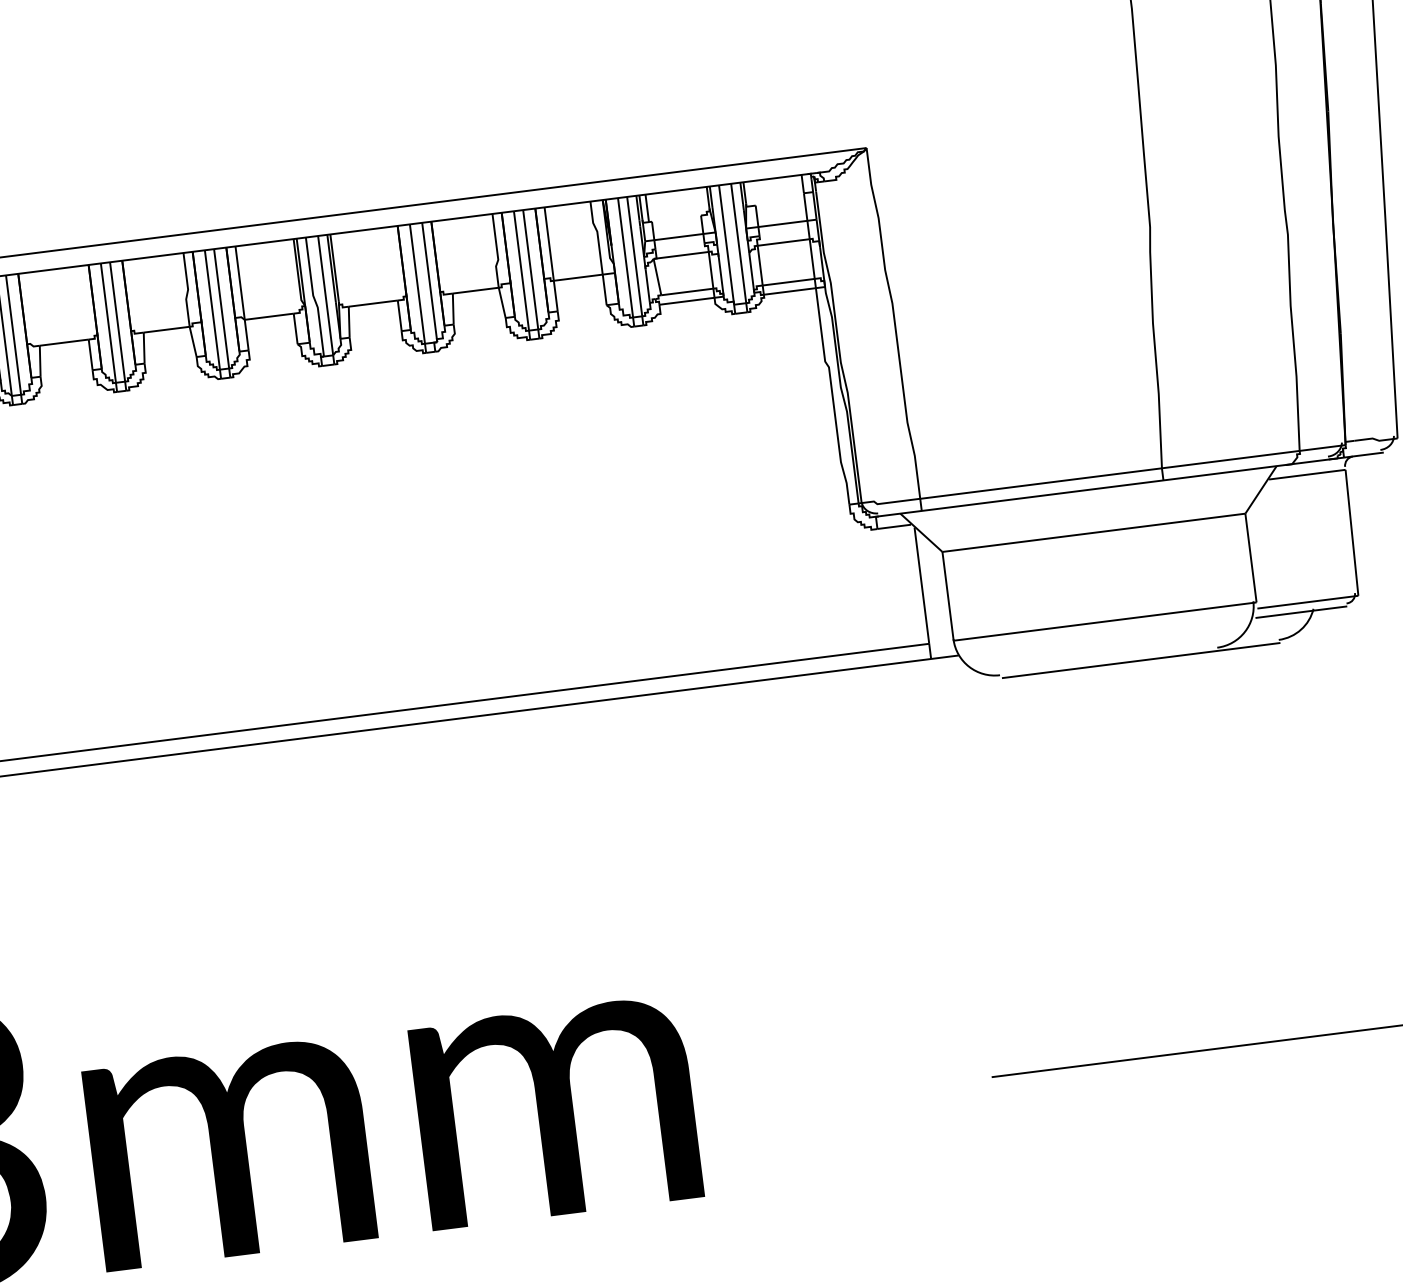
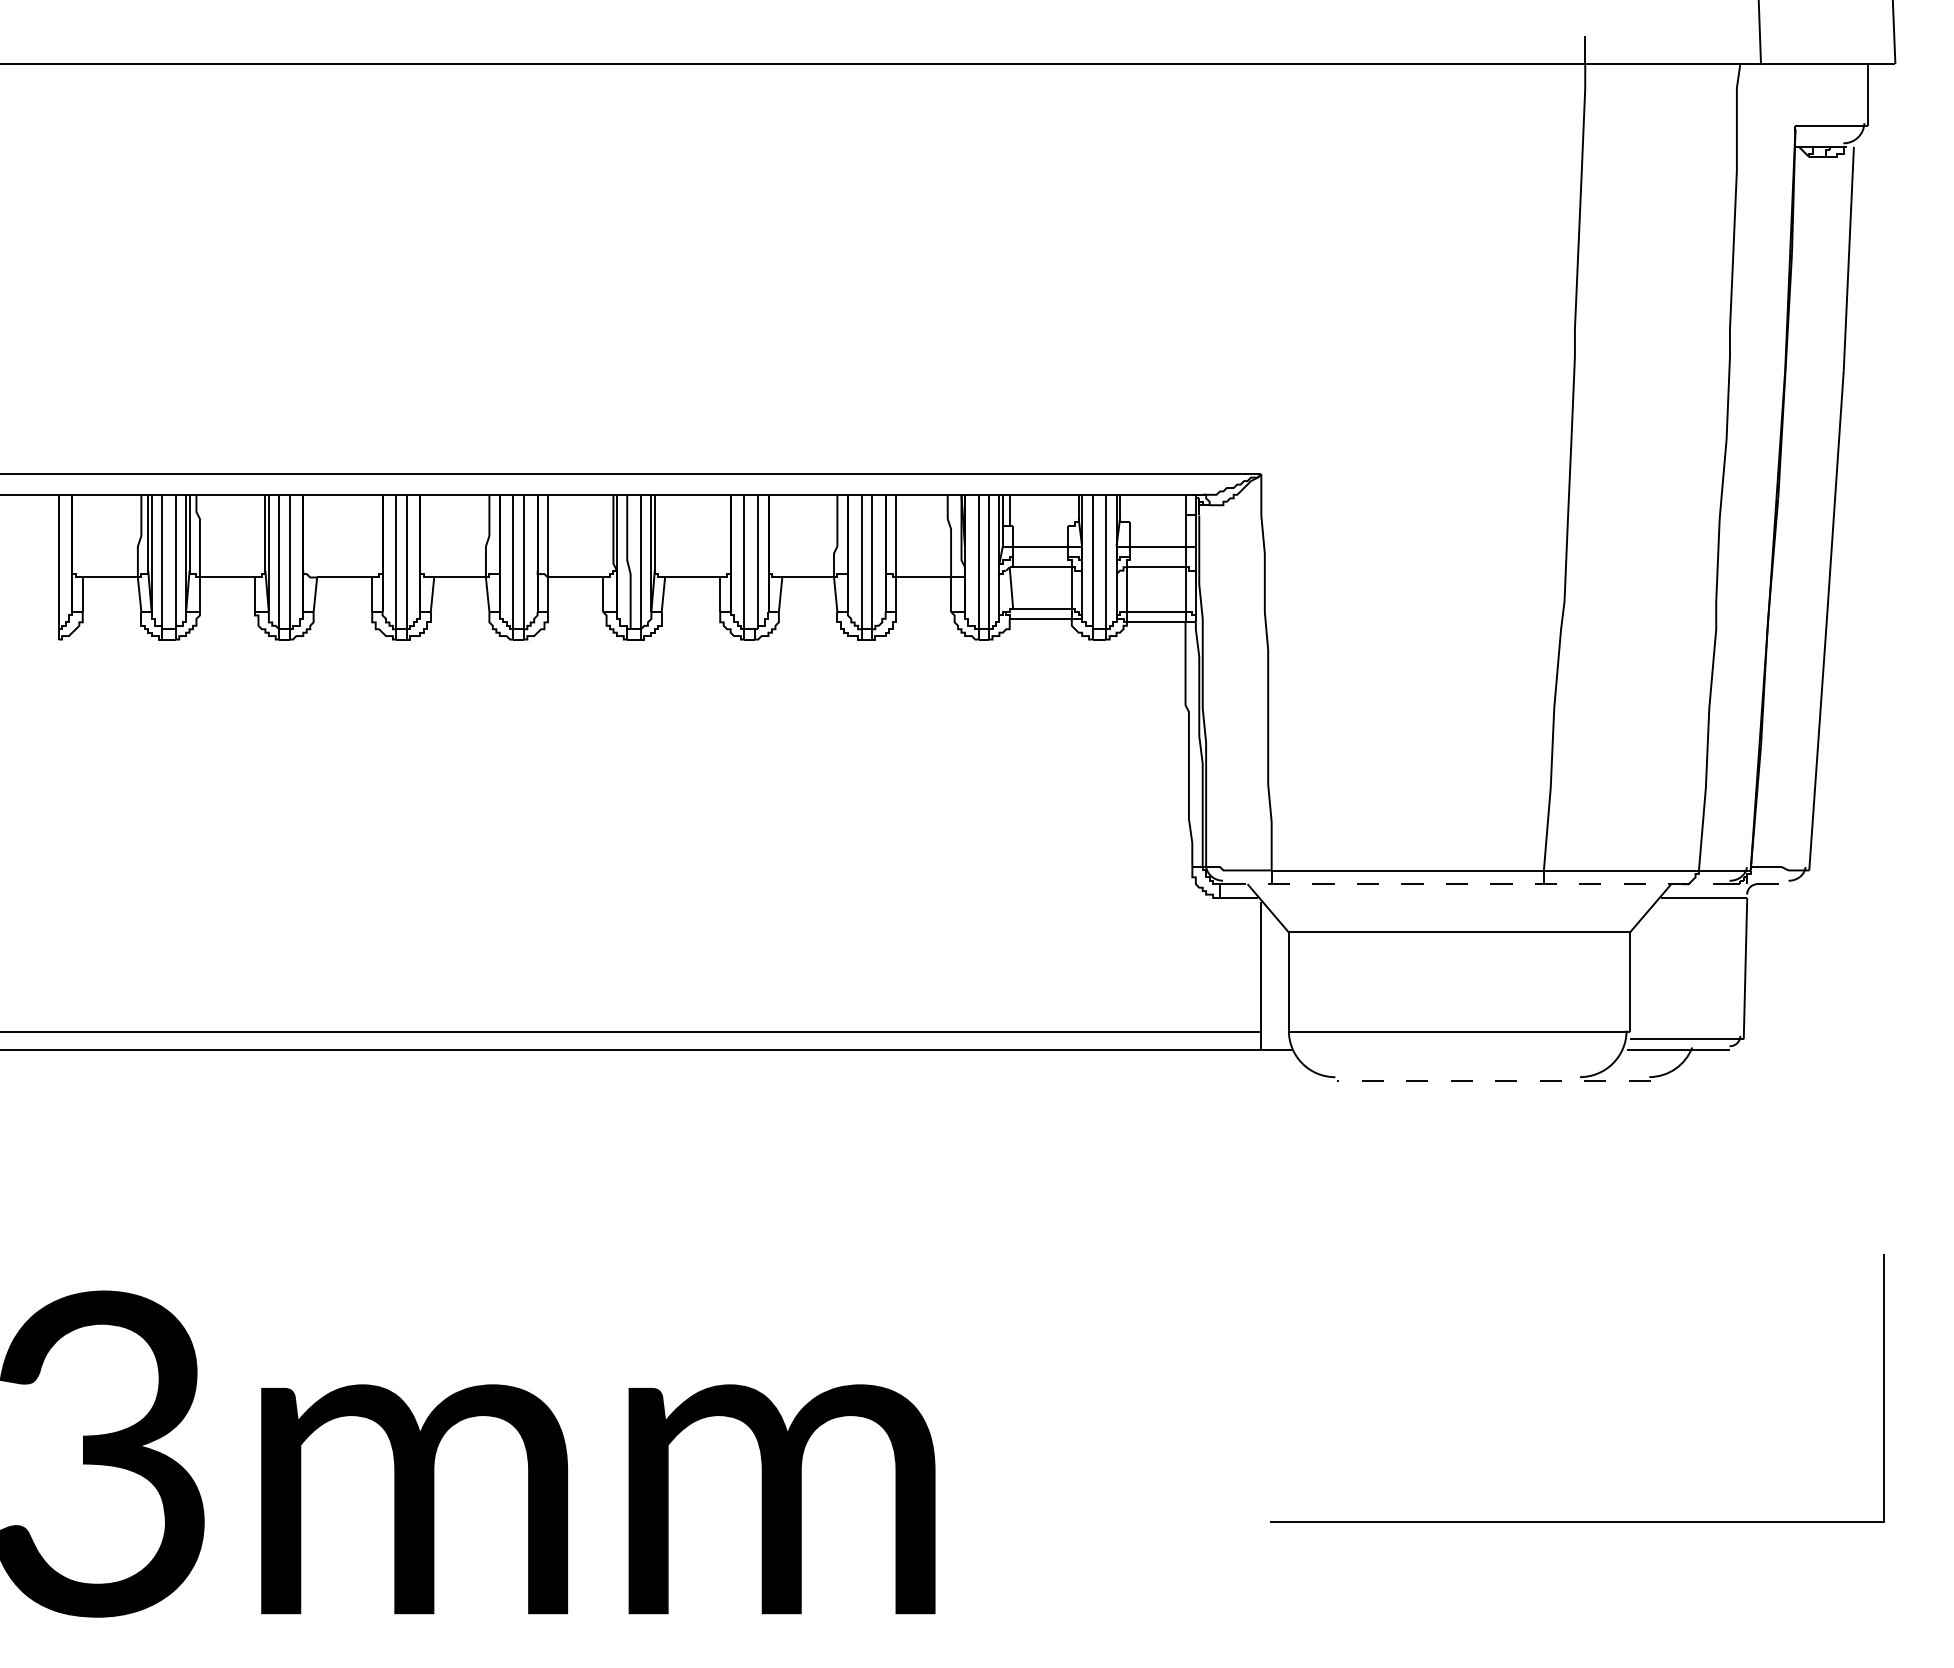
line: (1132, 484) -> (1508, 884), solid -> dashed
line: (1140, 660) -> (1493, 1080), solid -> dashed

